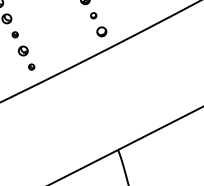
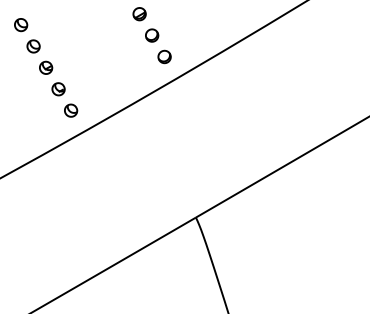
part: (93, 15) -> (152, 35), size x1.67
part: (15, 34) -> (46, 67), size x1.67
part: (31, 67) -> (71, 110), size x1.67

